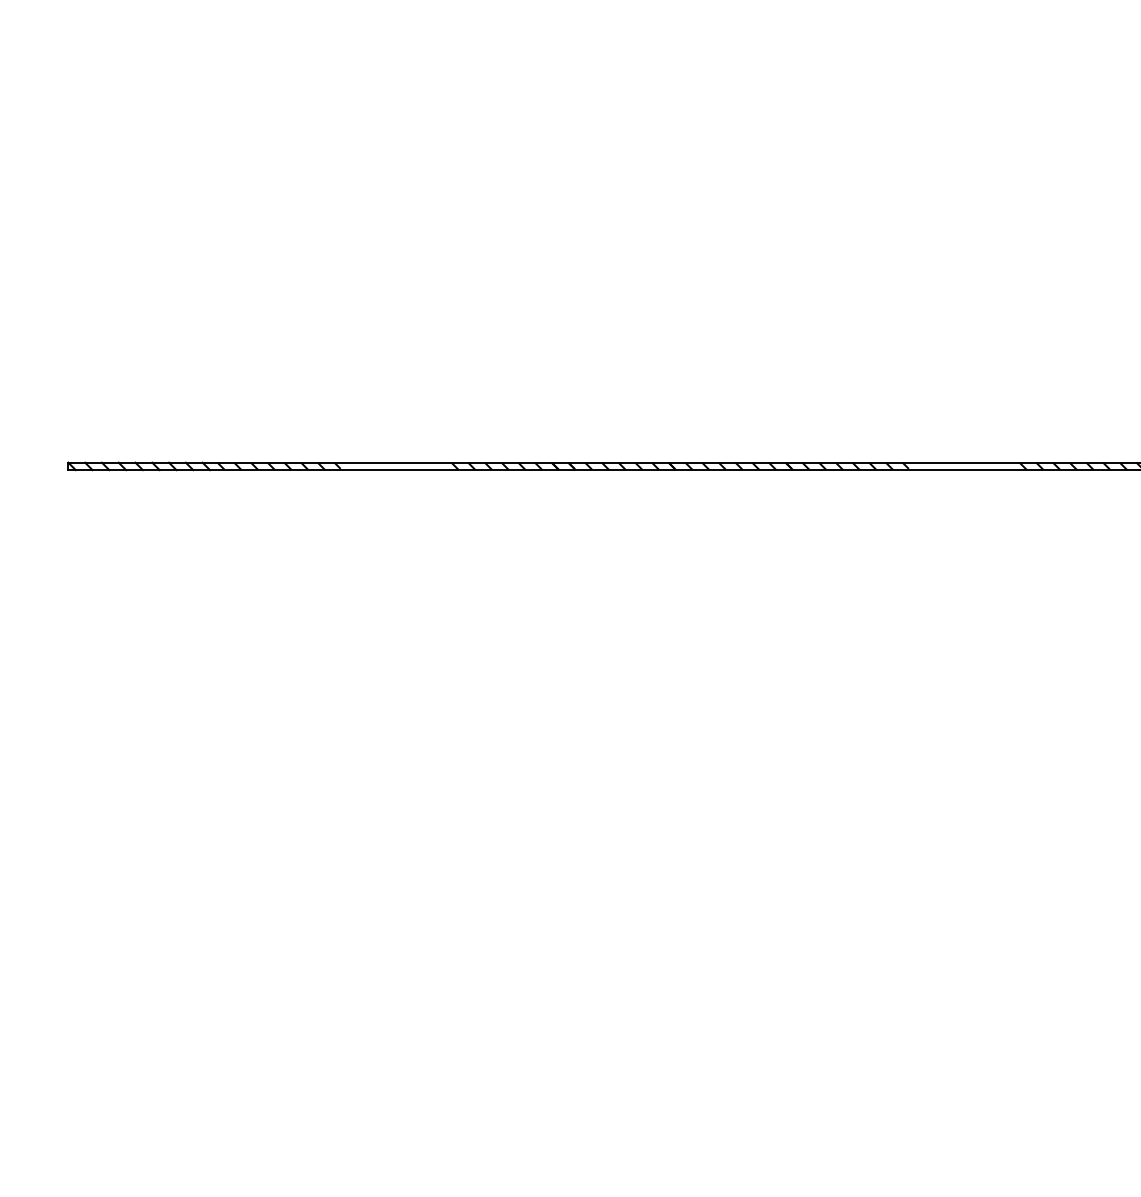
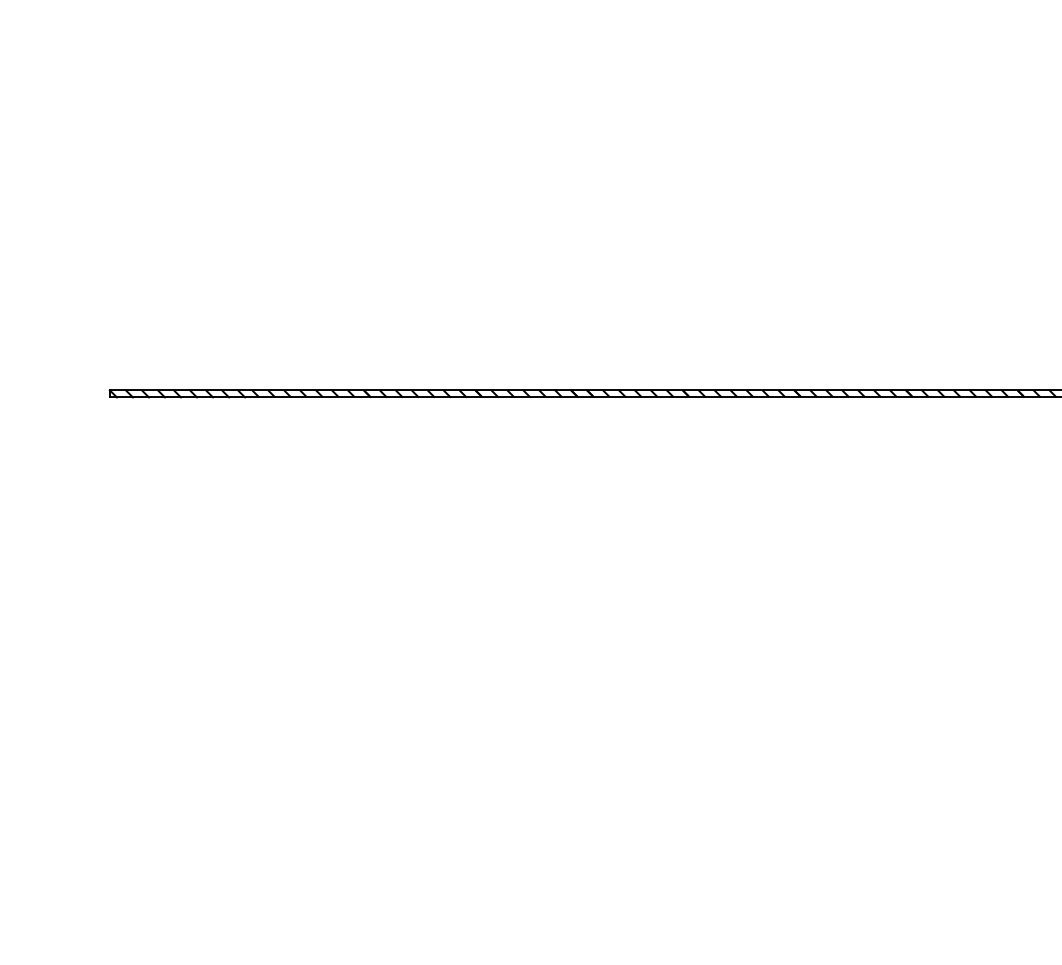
hatch: (395, 466) -> (422, 393), added
hatch: (963, 466) -> (964, 393), added

